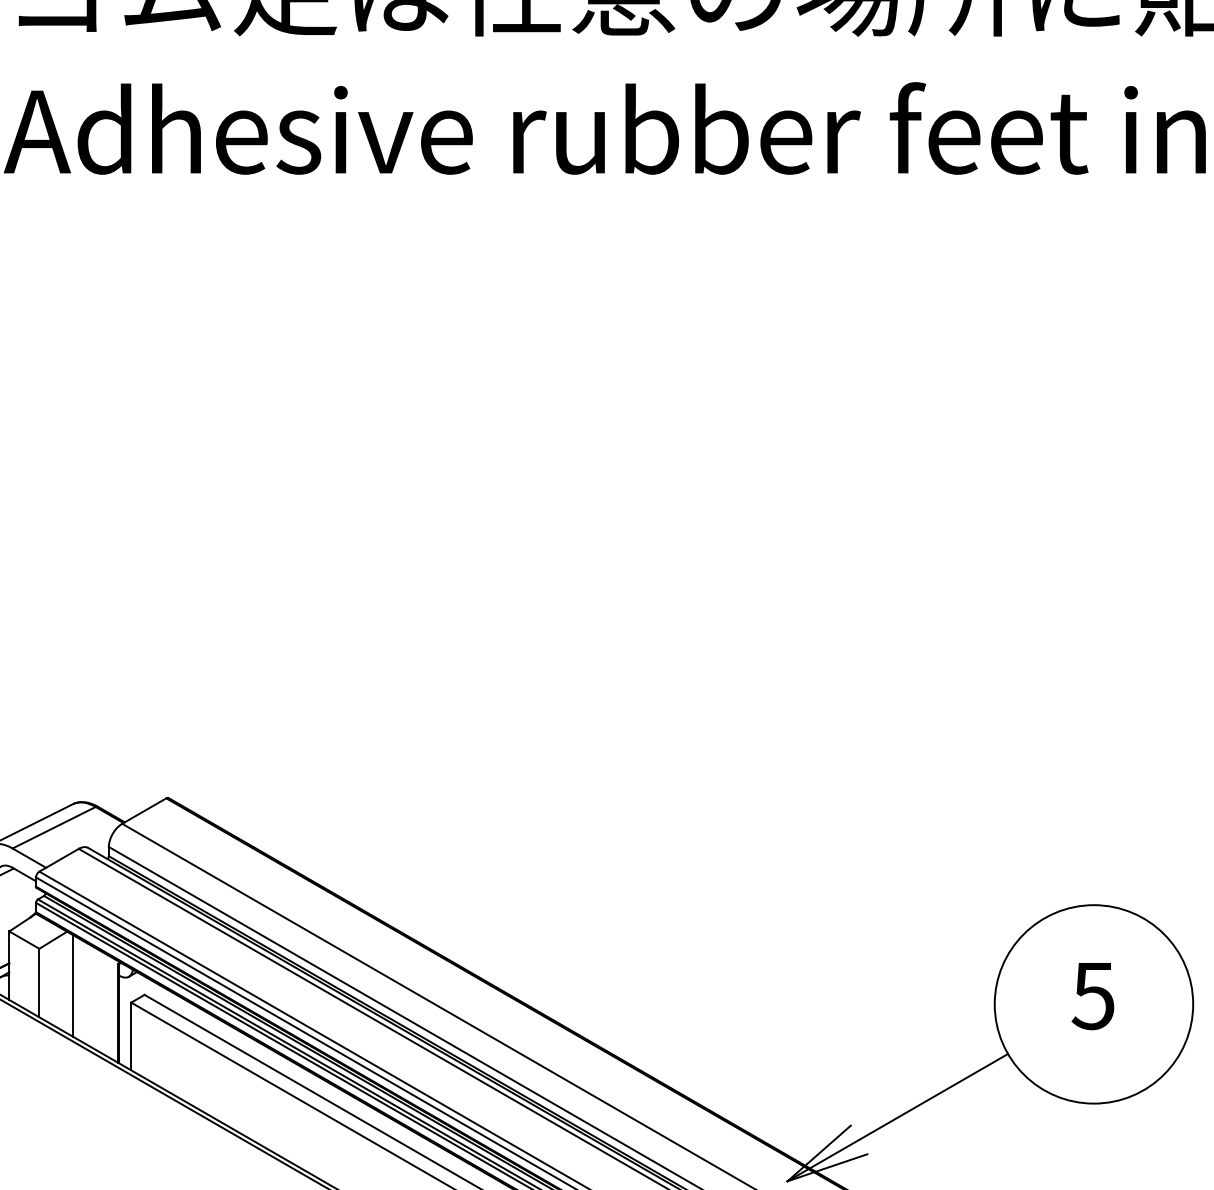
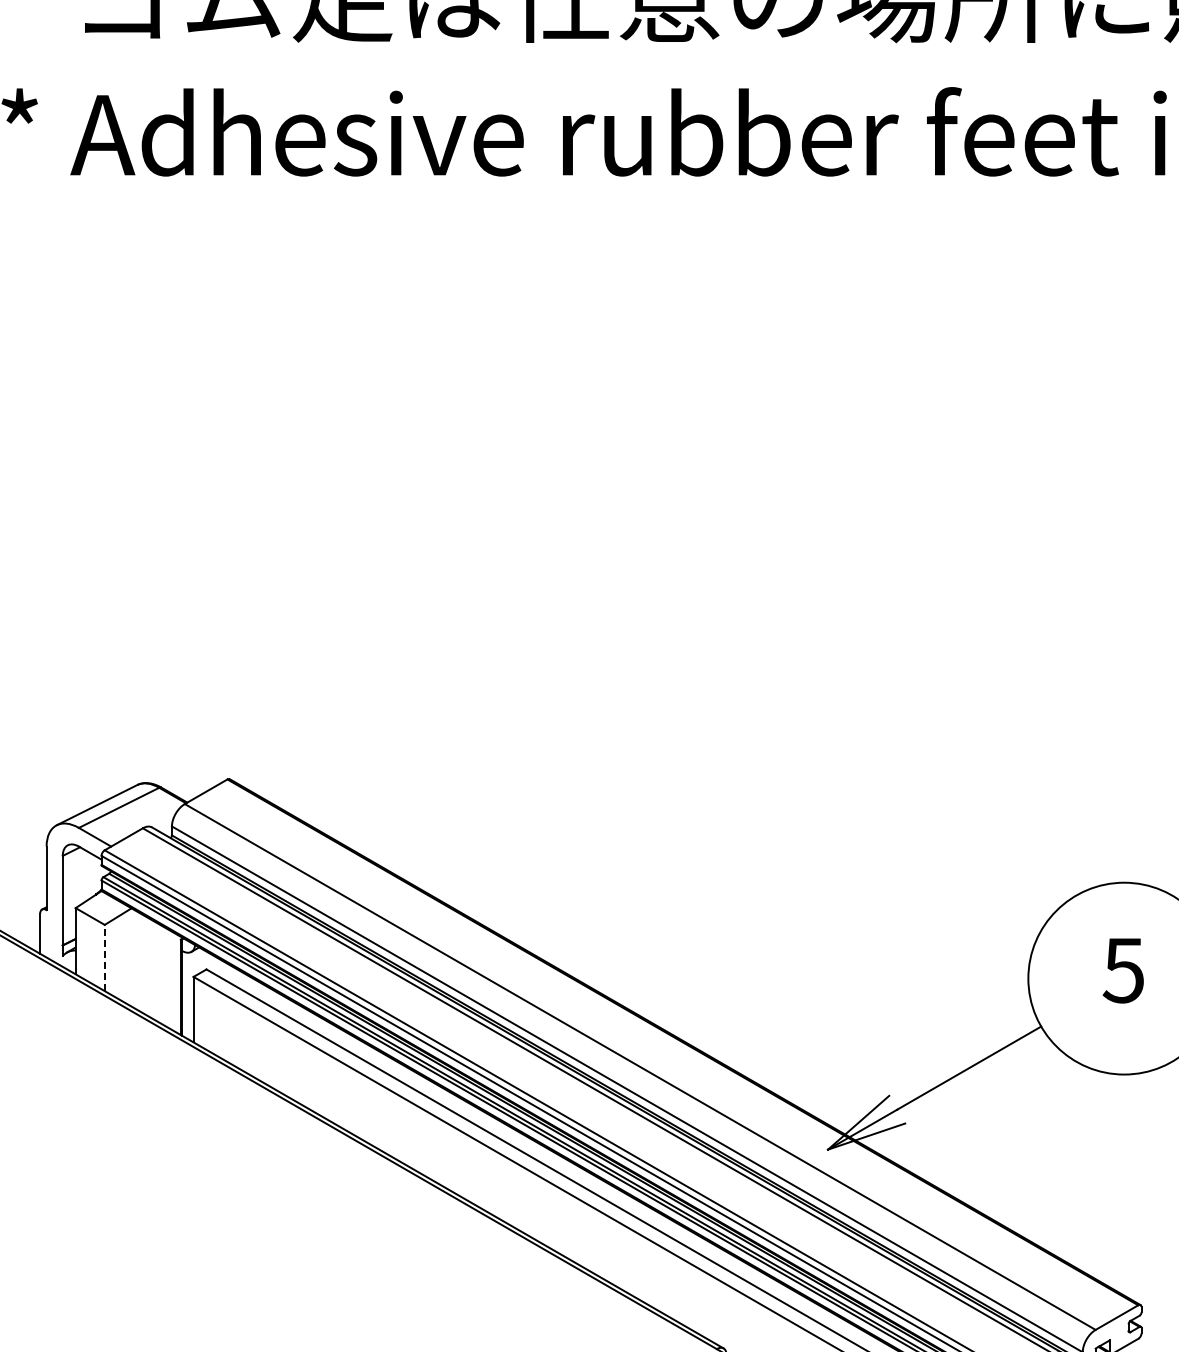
line: (39, 982) -> (104, 957), solid -> dashed
line: (73, 985) -> (137, 960), removed

